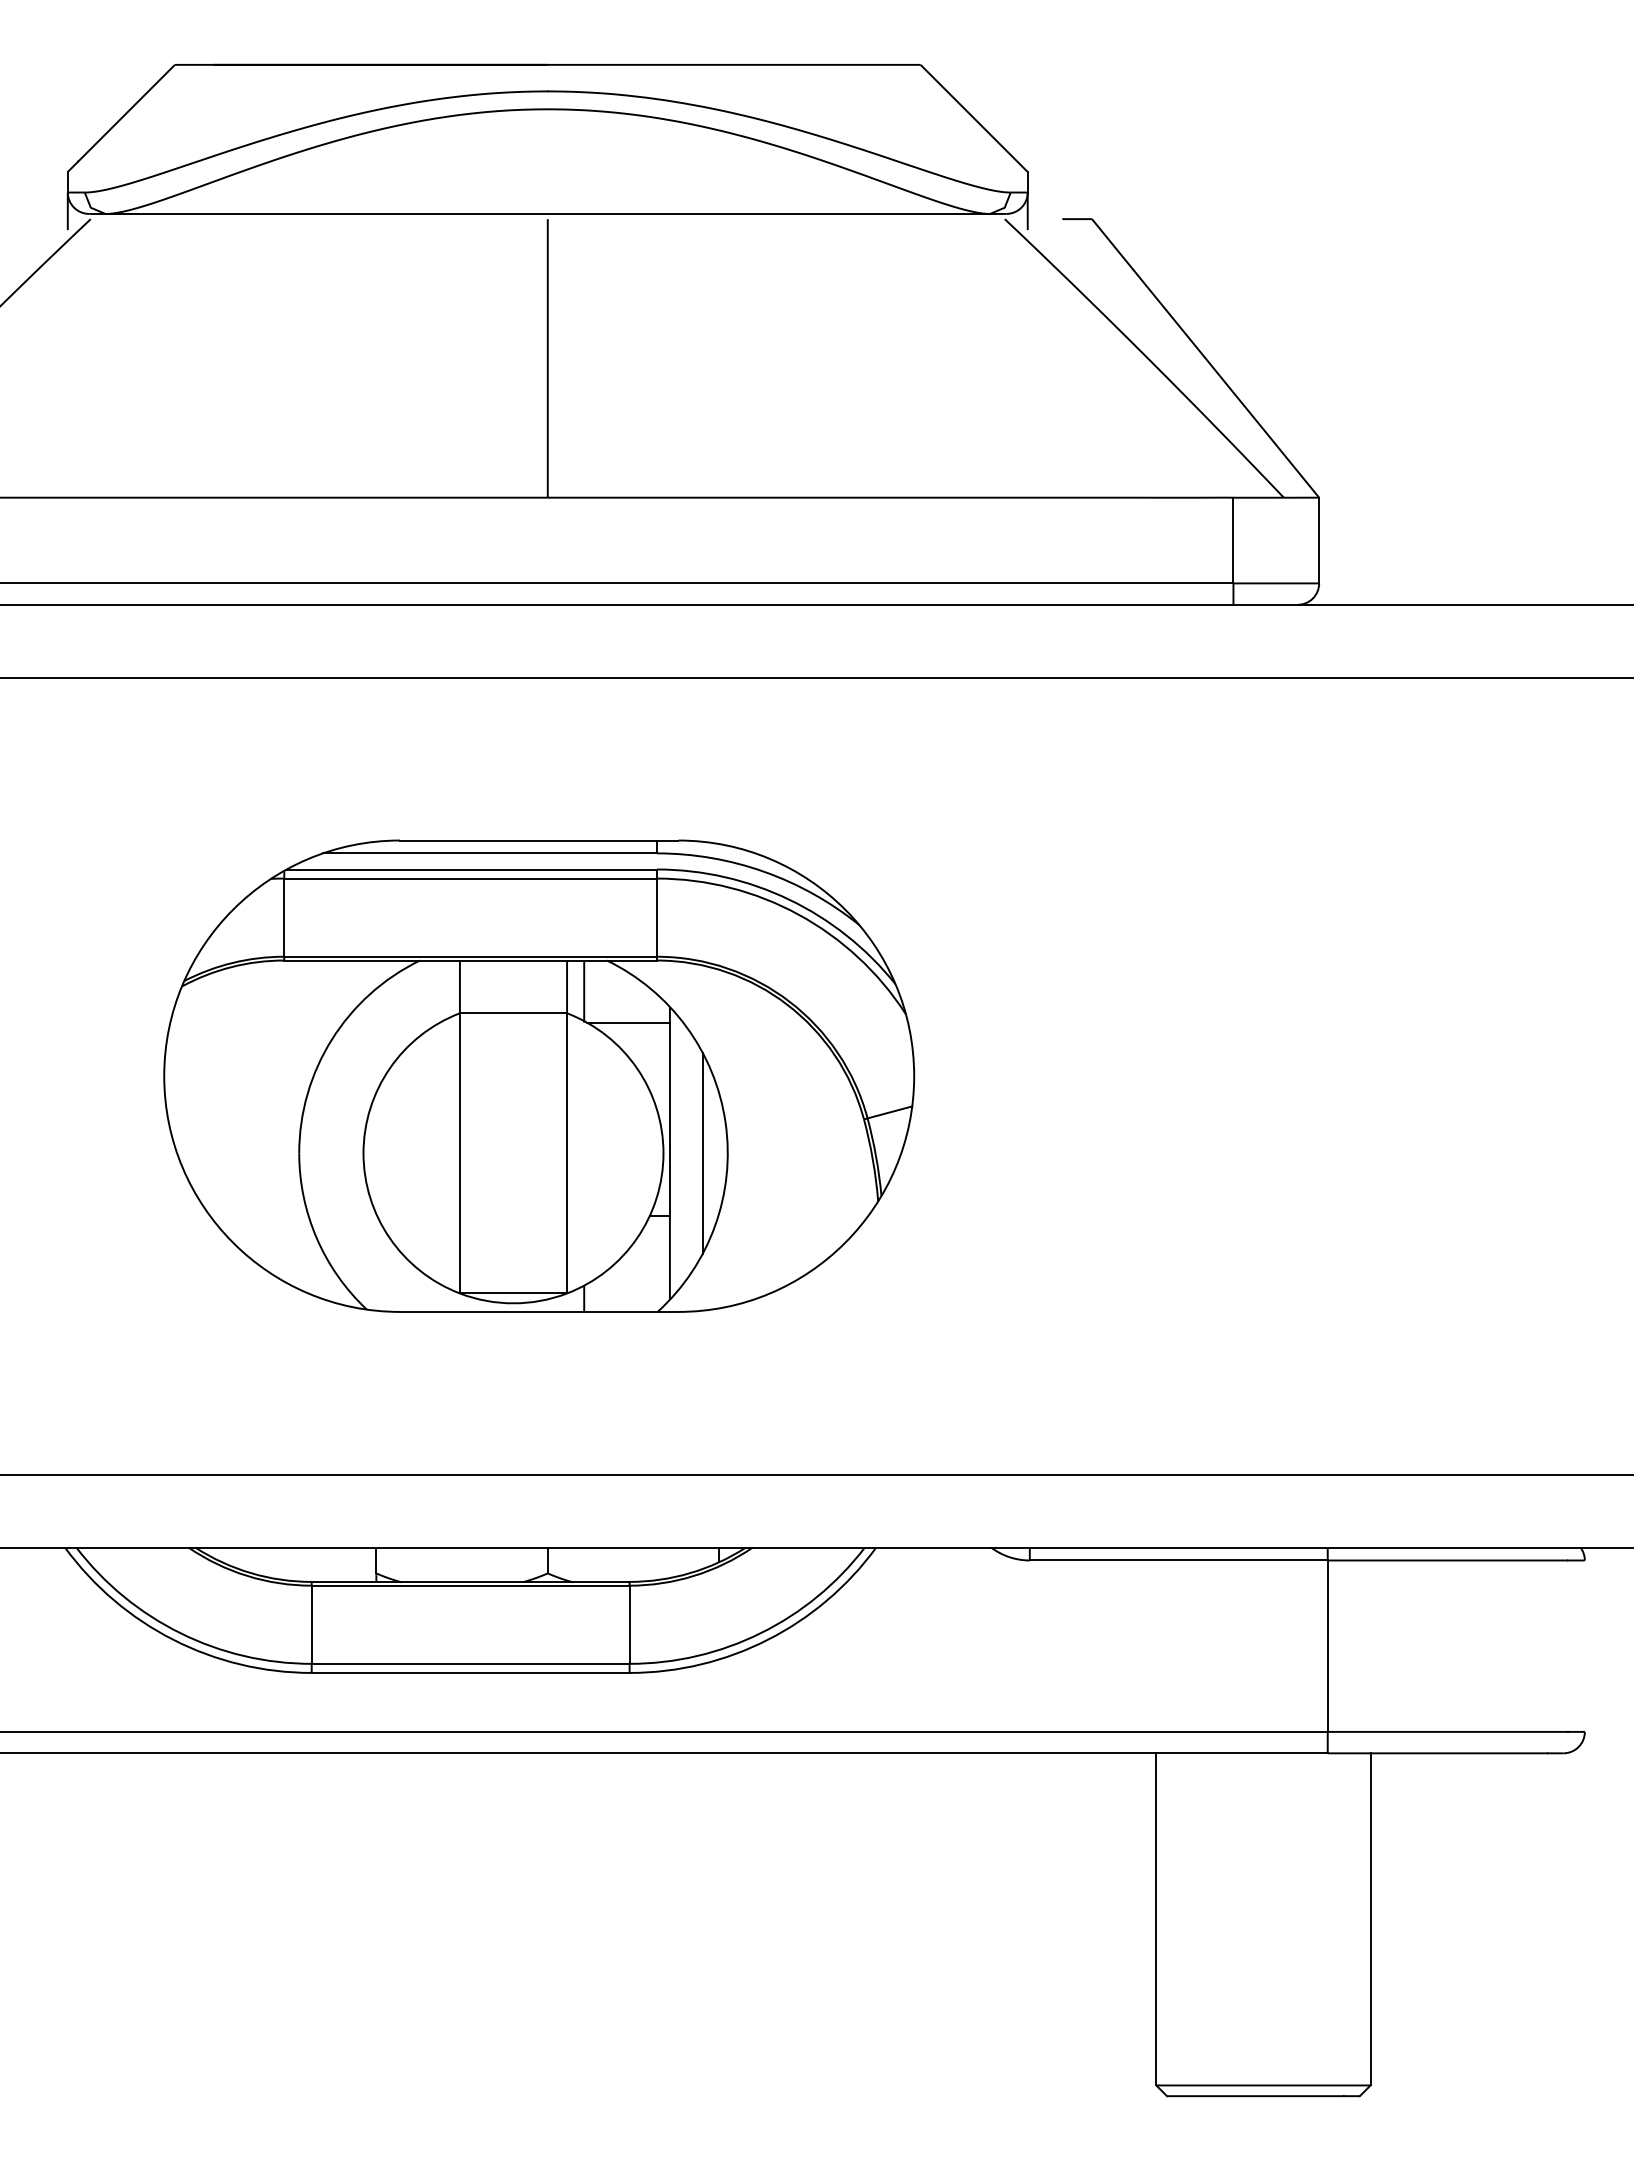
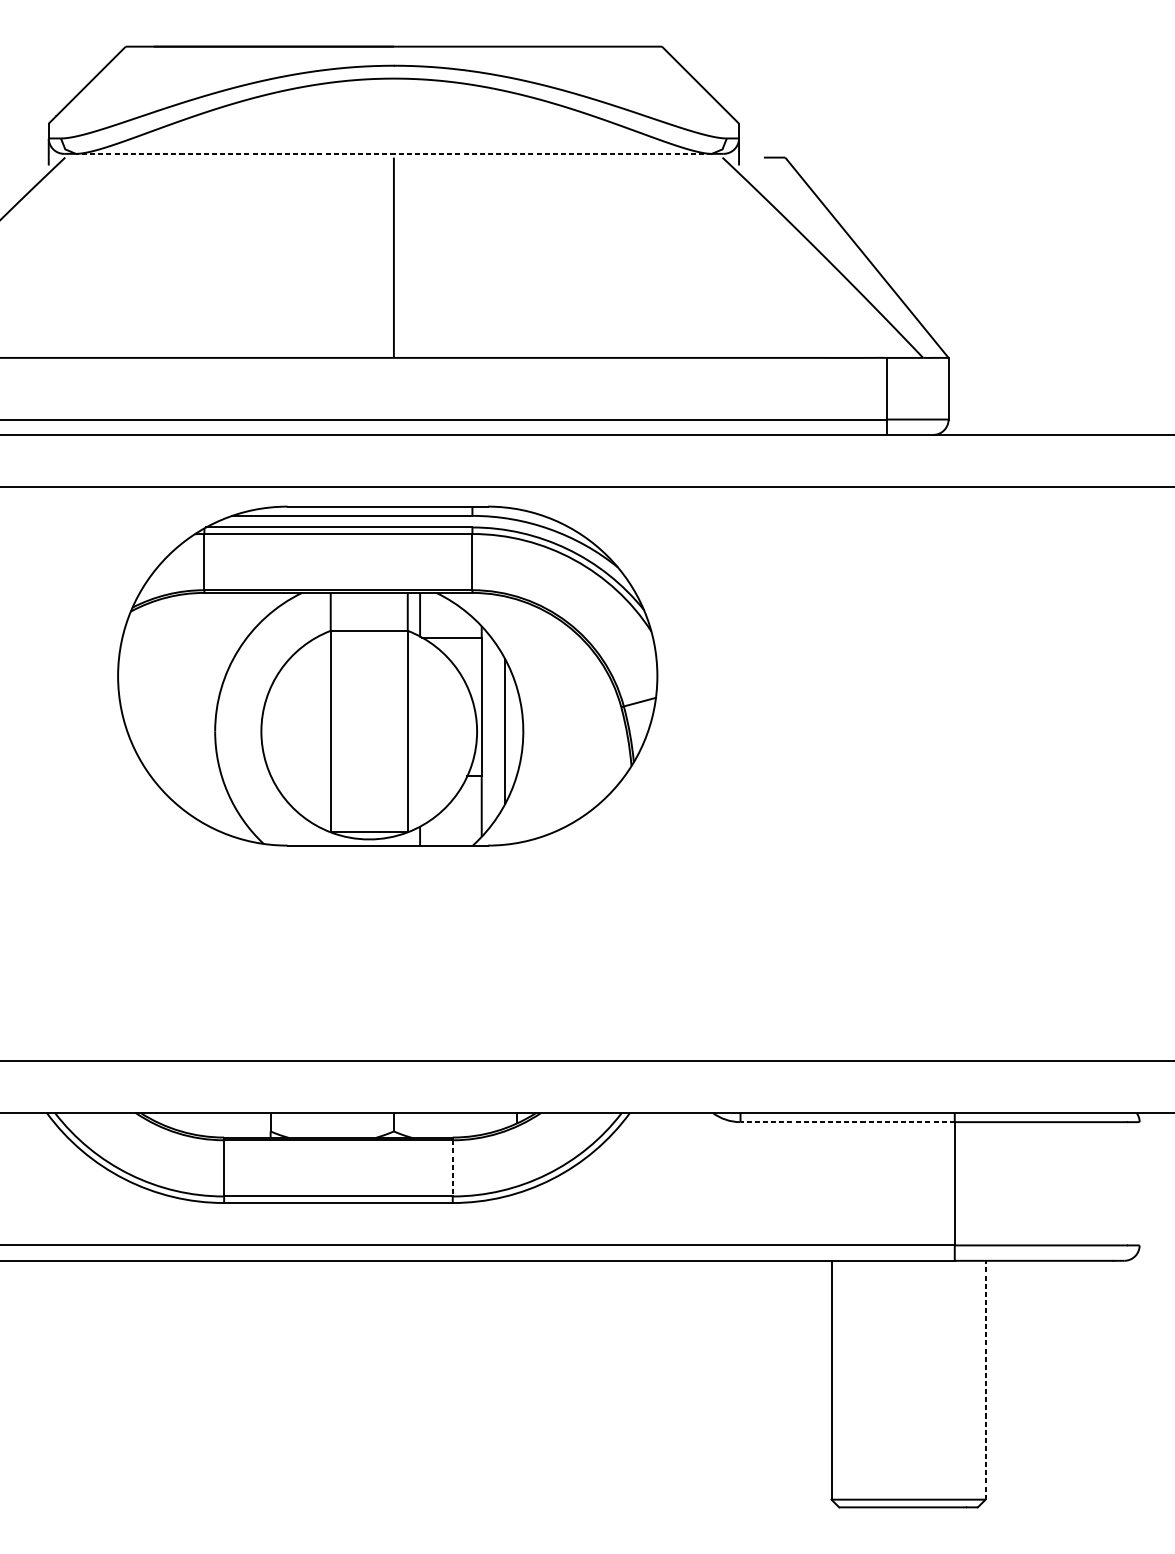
line: (547, 213) -> (393, 153), solid -> dashed
part: (539, 1075) -> (387, 675), moved
line: (1178, 1560) -> (847, 1122), solid -> dashed
line: (629, 1625) -> (452, 1168), solid -> dashed
line: (1370, 1918) -> (985, 1379), solid -> dashed

